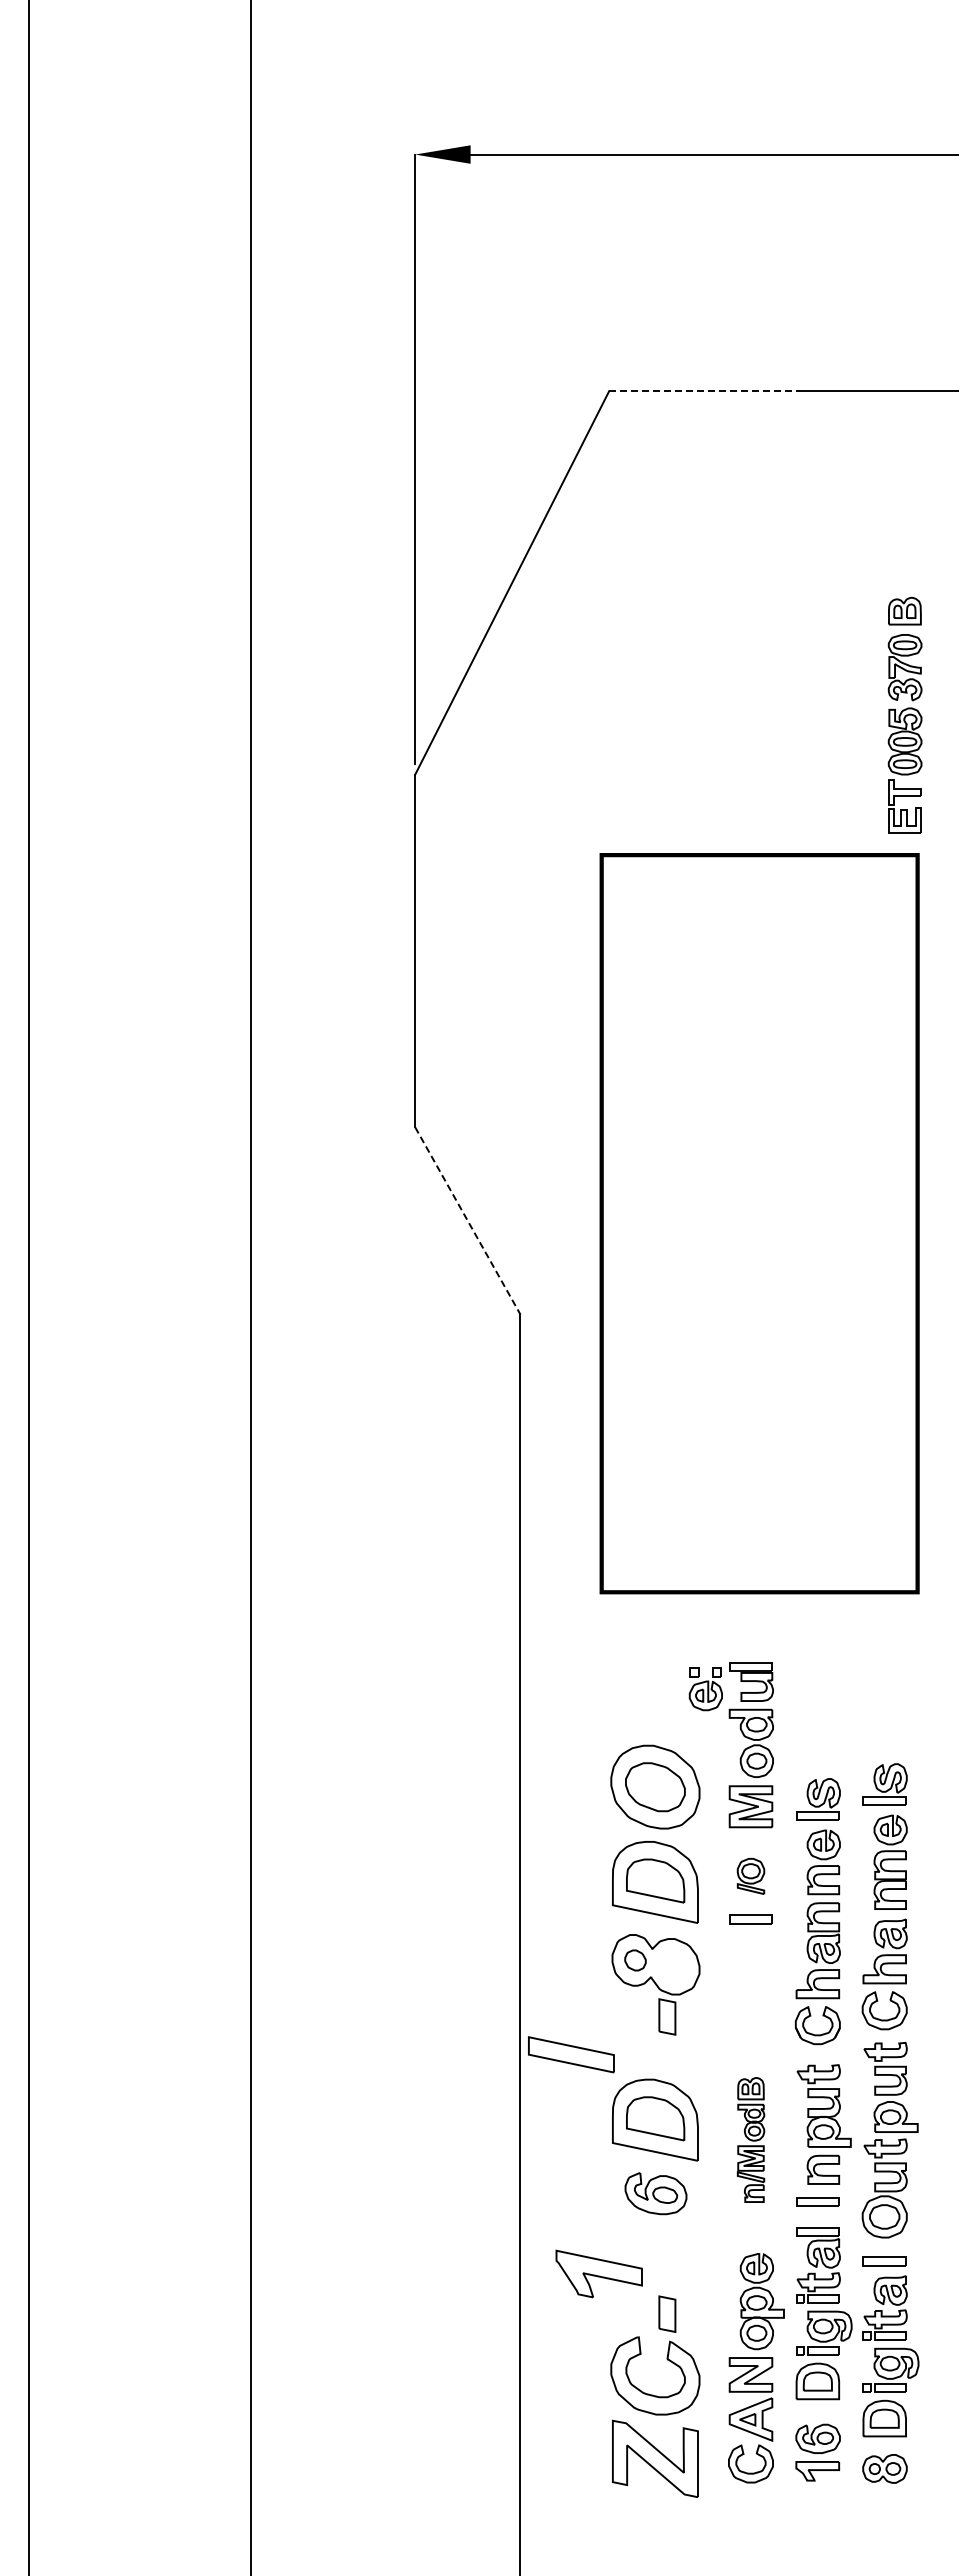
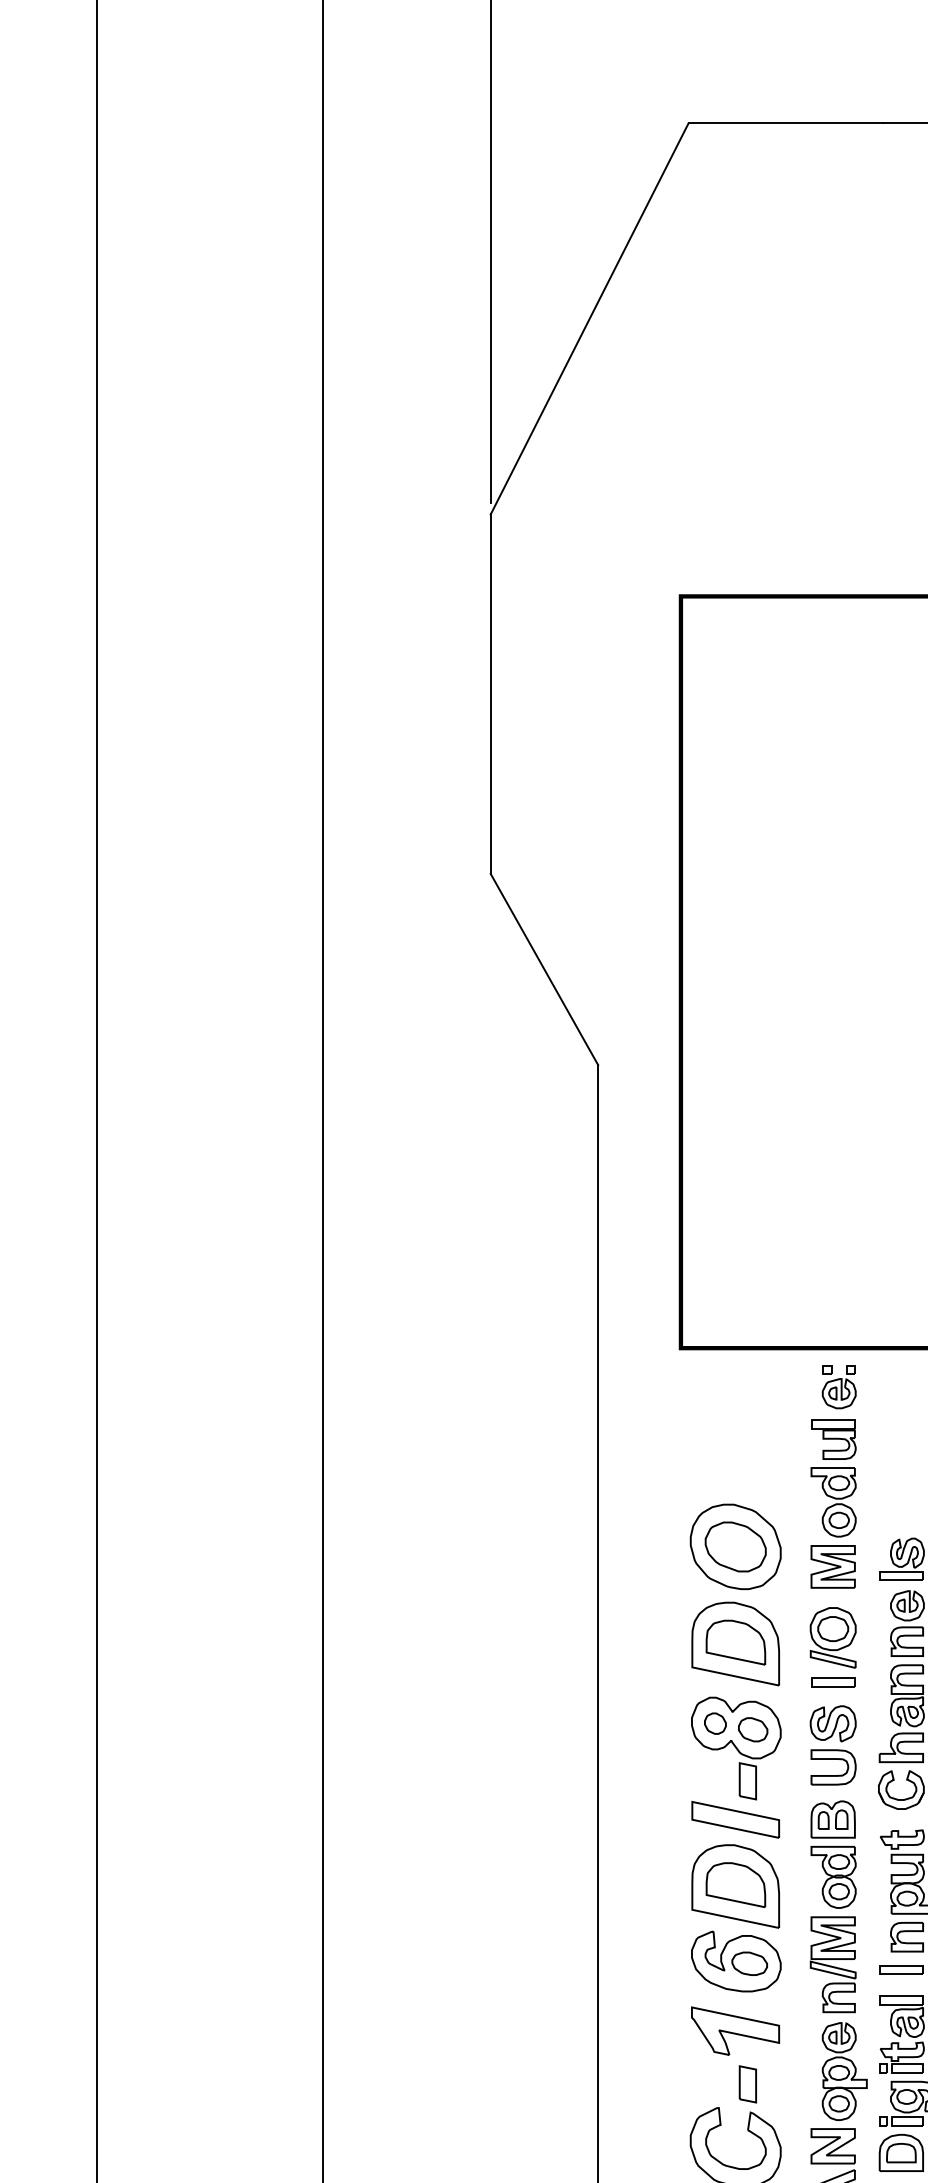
line: (704, 391) -> (785, 123), dashed -> solid
line: (468, 1221) -> (545, 970), dashed -> solid
part: (705, 1689) -> (838, 1387), moved
part: (750, 1876) -> (832, 1638), size x1.67
part: (672, 1966) -> (753, 1729), added
part: (750, 1981) -> (832, 1745), added
part: (571, 2054) -> (735, 1819), moved
part: (750, 2139) -> (832, 1906), size x1.67
part: (655, 2193) -> (735, 1961), size x1.43
part: (598, 2273) -> (734, 2030), moved

